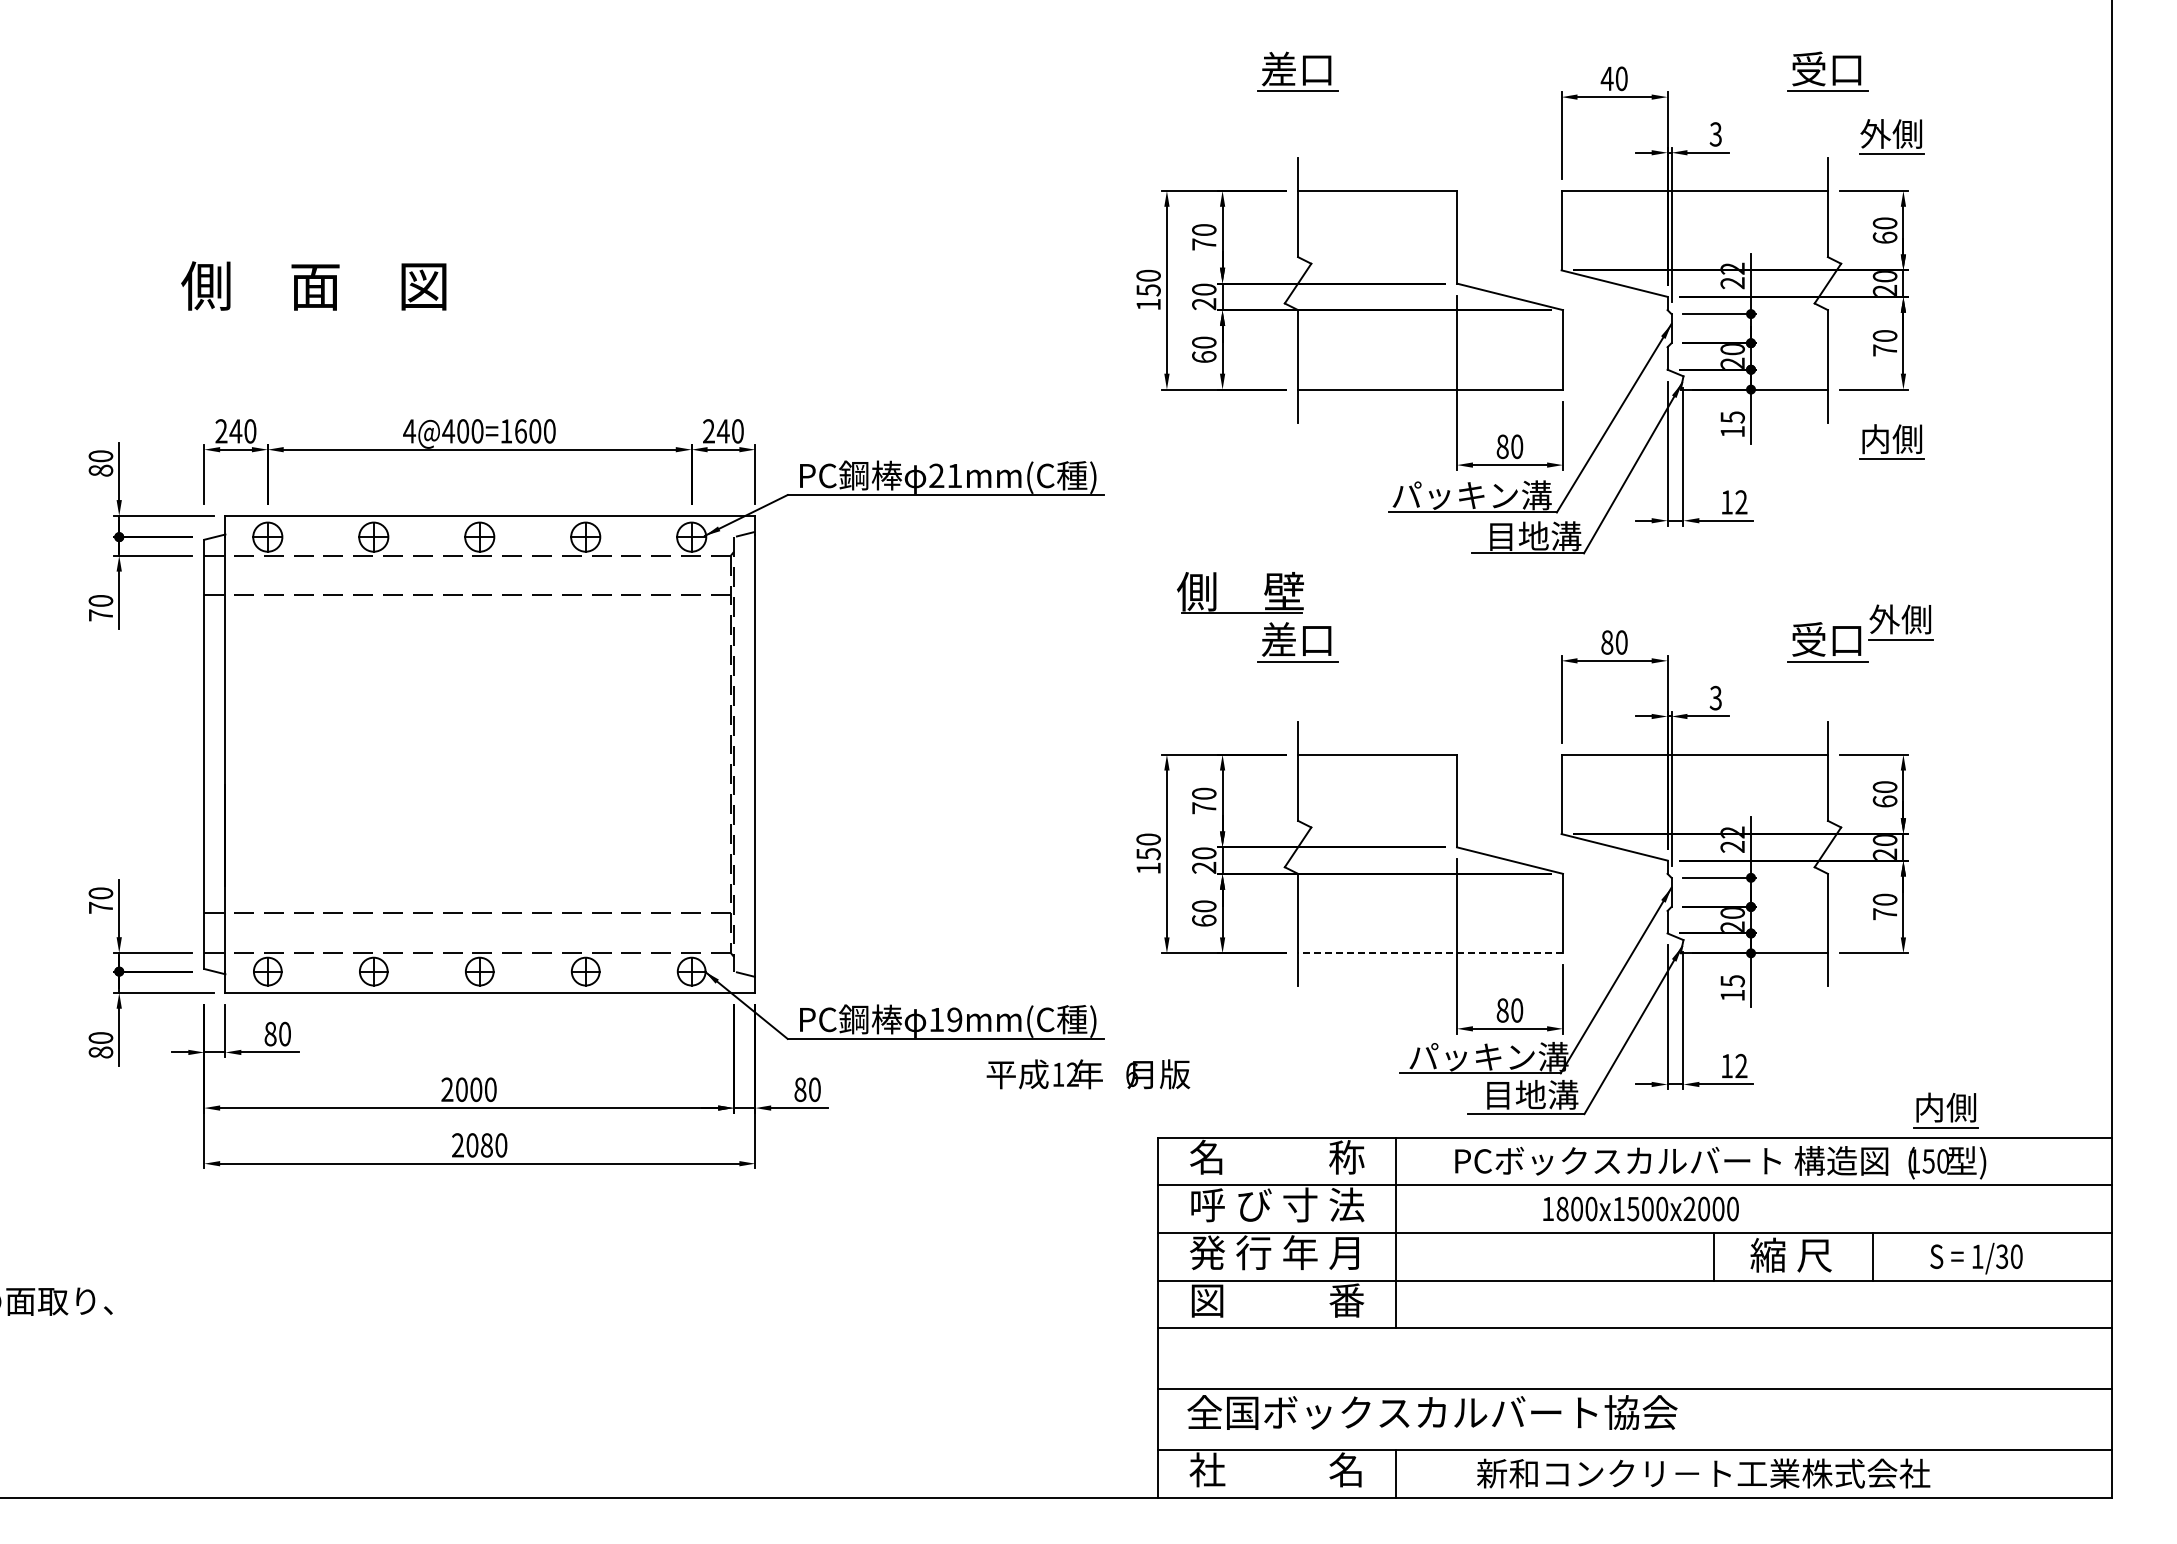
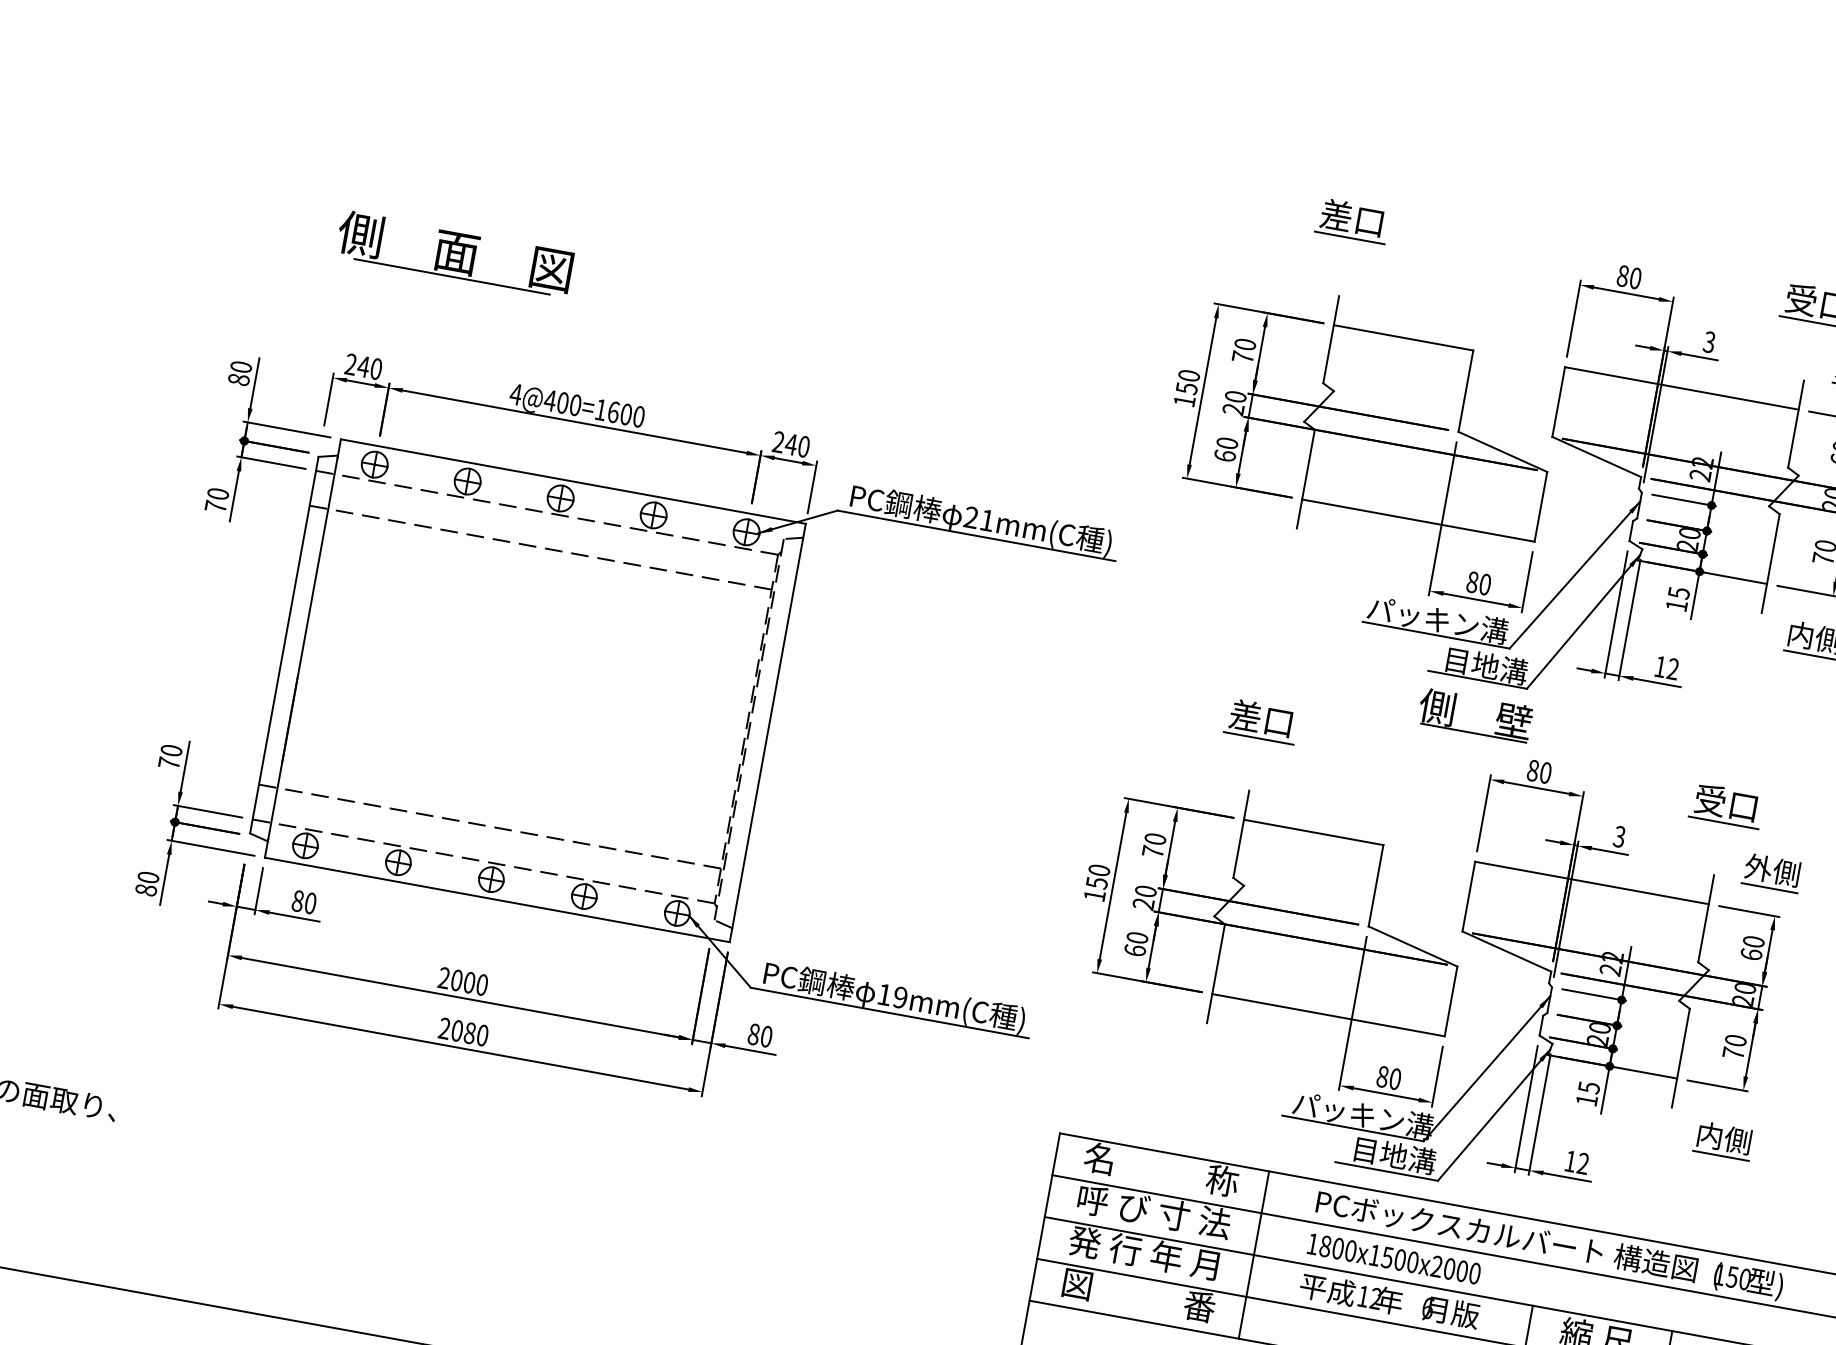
text: (1606, 78) -> (1622, 275), 40 -> 80
line: (315, 314) -> (452, 276), added
part: (1240, 612) -> (1472, 732), moved
part: (1900, 622) -> (1772, 873), moved
line: (1430, 953) -> (1328, 1015), dashed -> solid
text: (1088, 1074) -> (1389, 1301), moved
part: (1945, 1110) -> (1723, 1140), moved
text: (1640, 1208) -> (1393, 1258), moved

